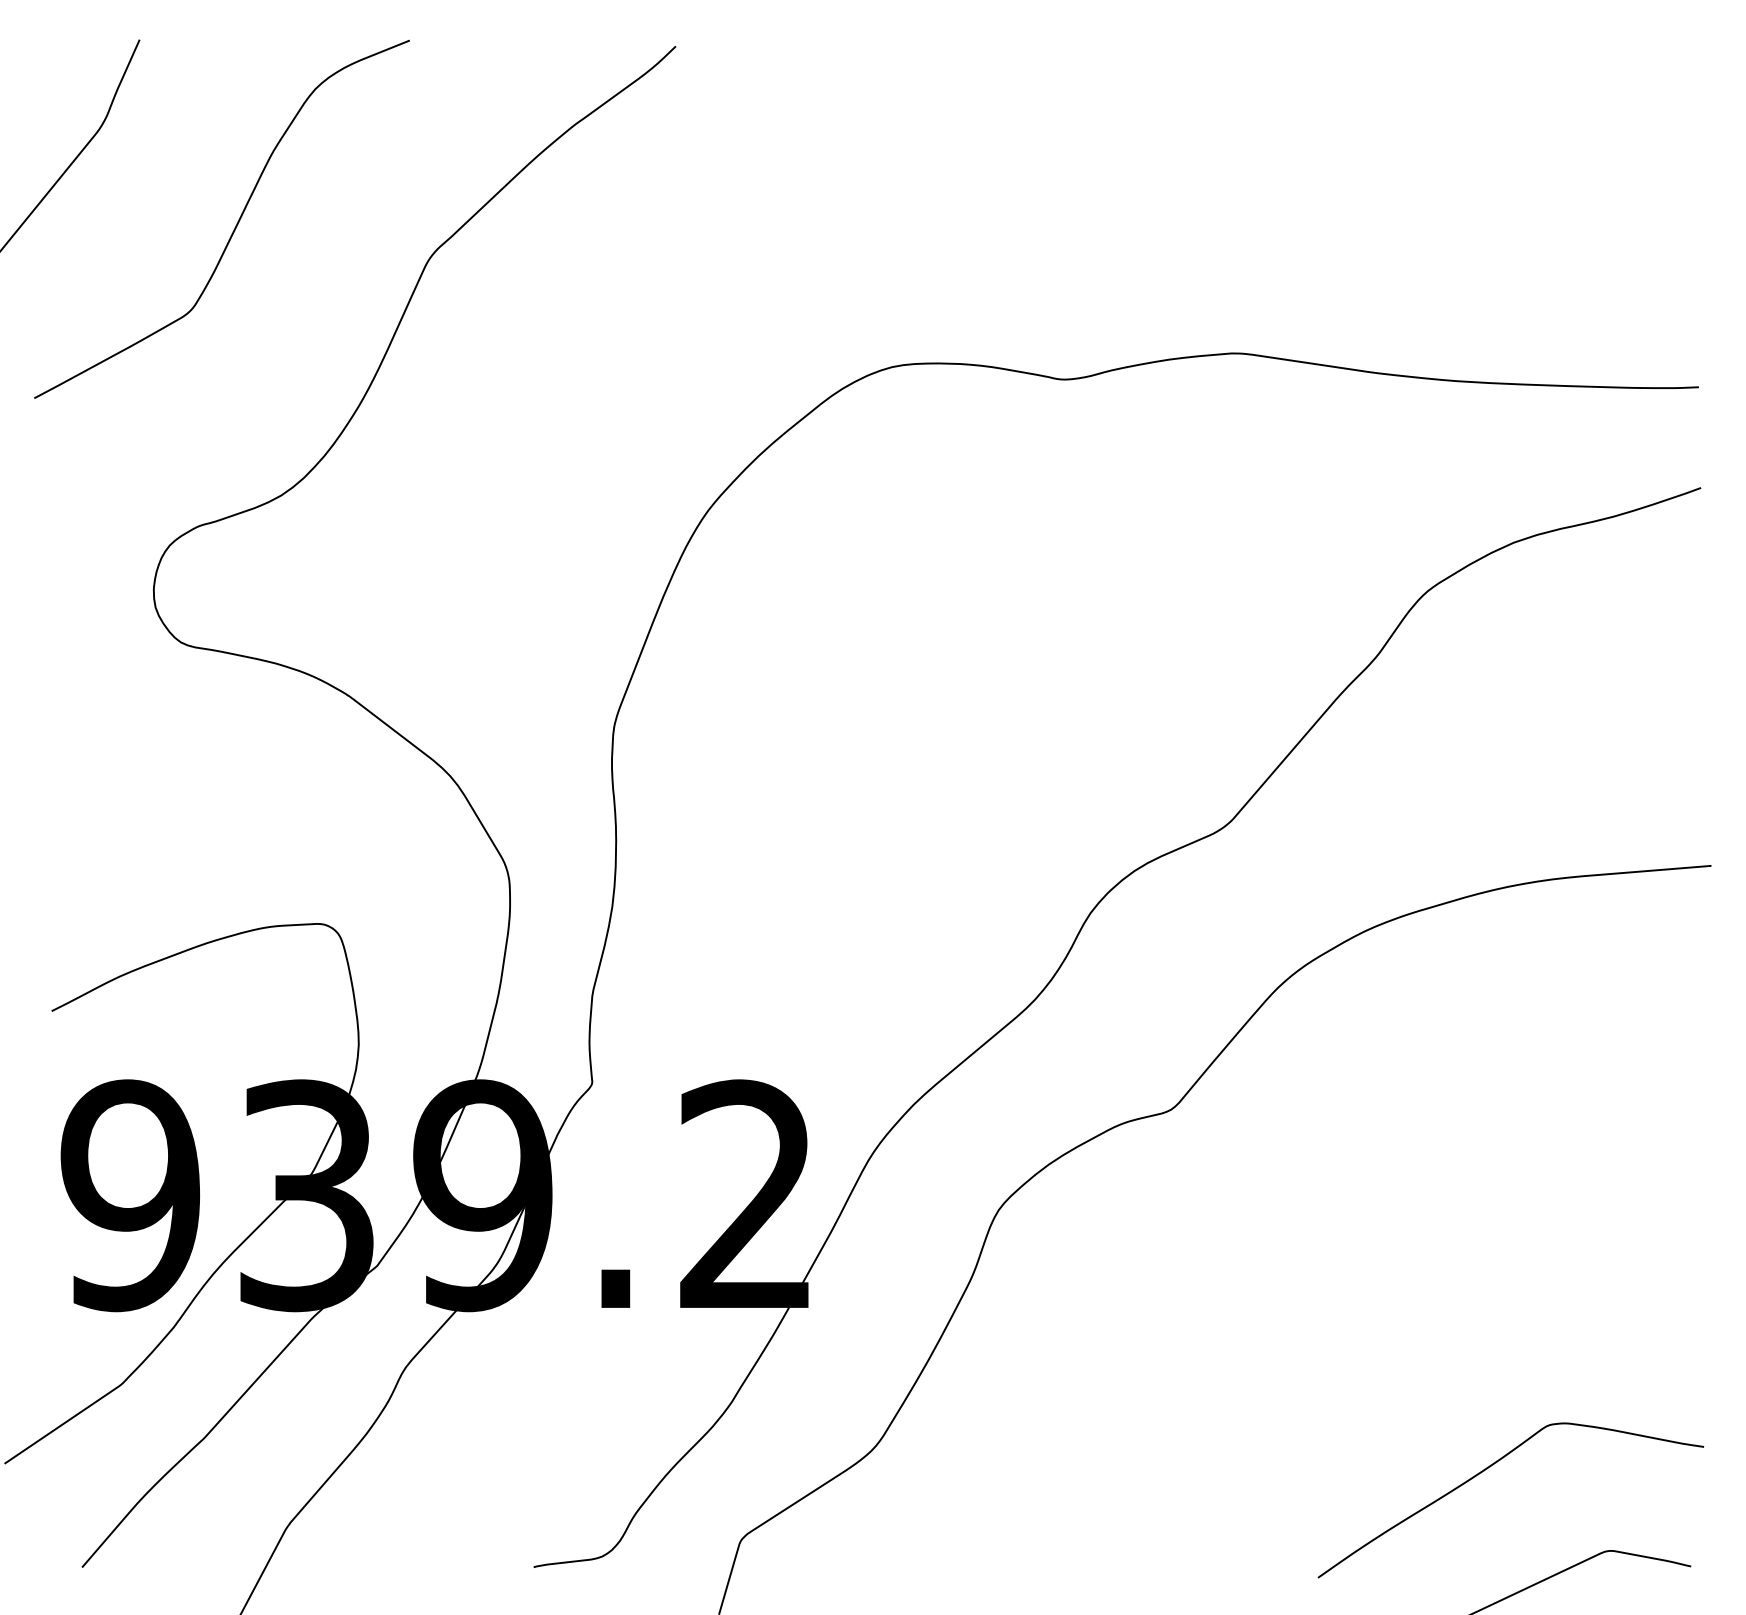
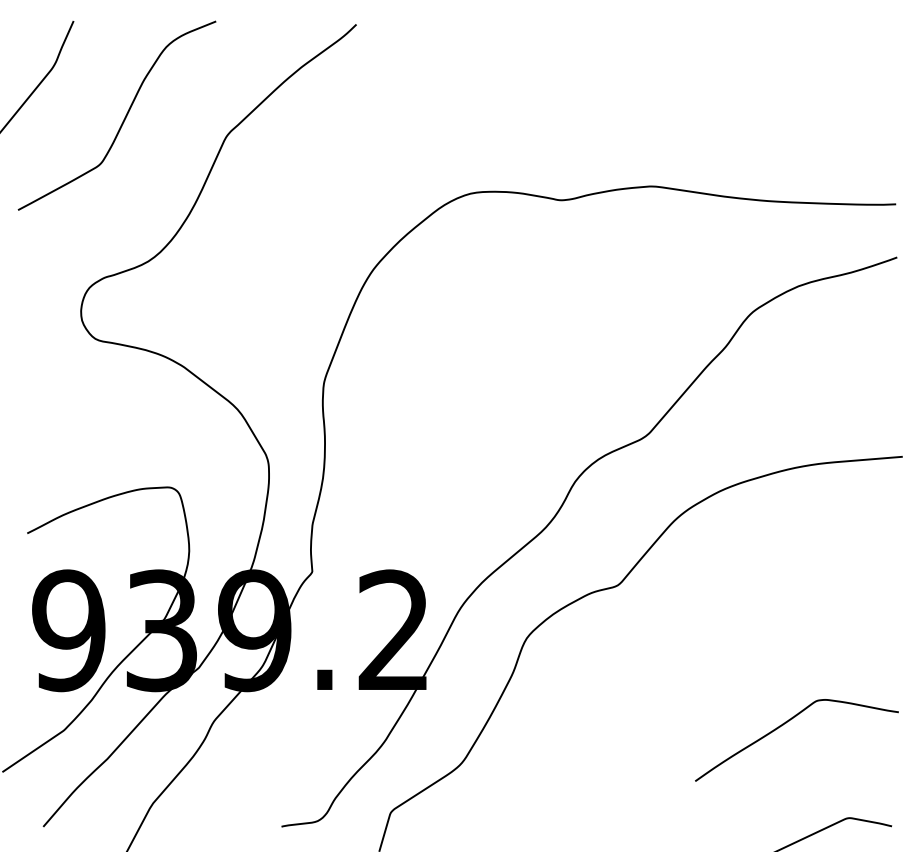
curve: (1491, 1468) -> (786, 723), moved

